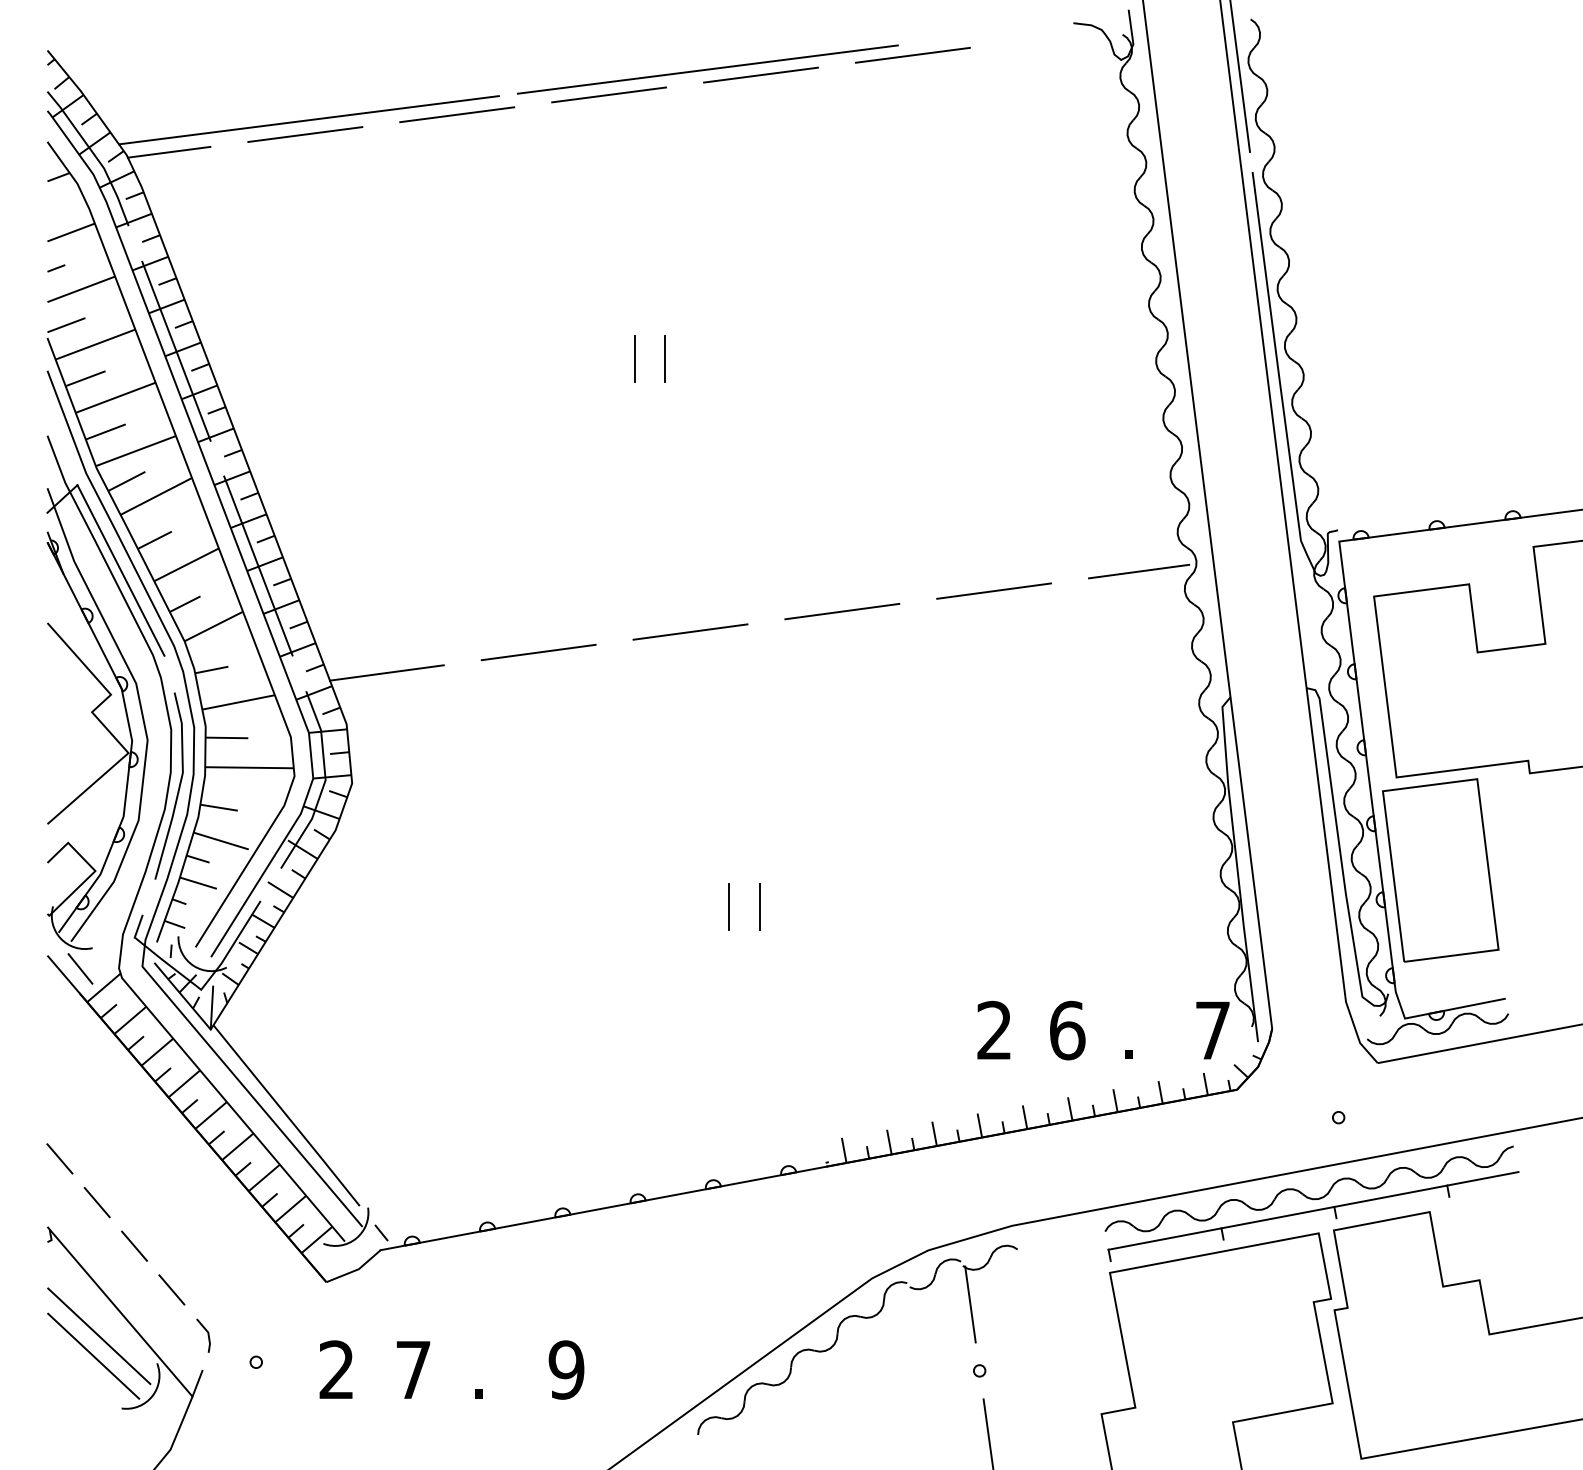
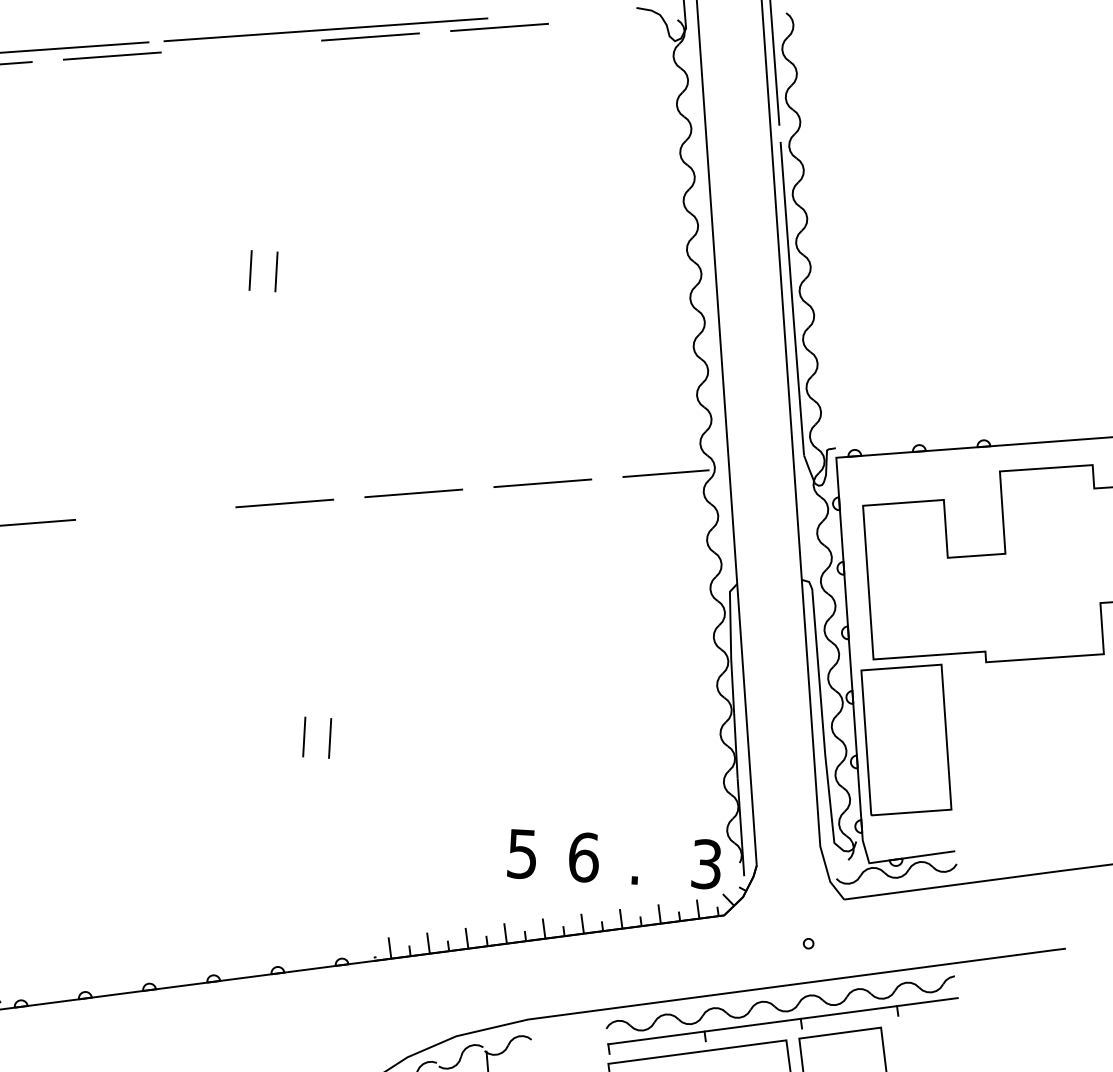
line: (609, 94) -> (241, 46), removed
line: (538, 652) -> (155, 513), removed
text: (994, 1030) -> (522, 853), 2 -> 5
text: (1212, 1030) -> (706, 864), 7 -> 3

